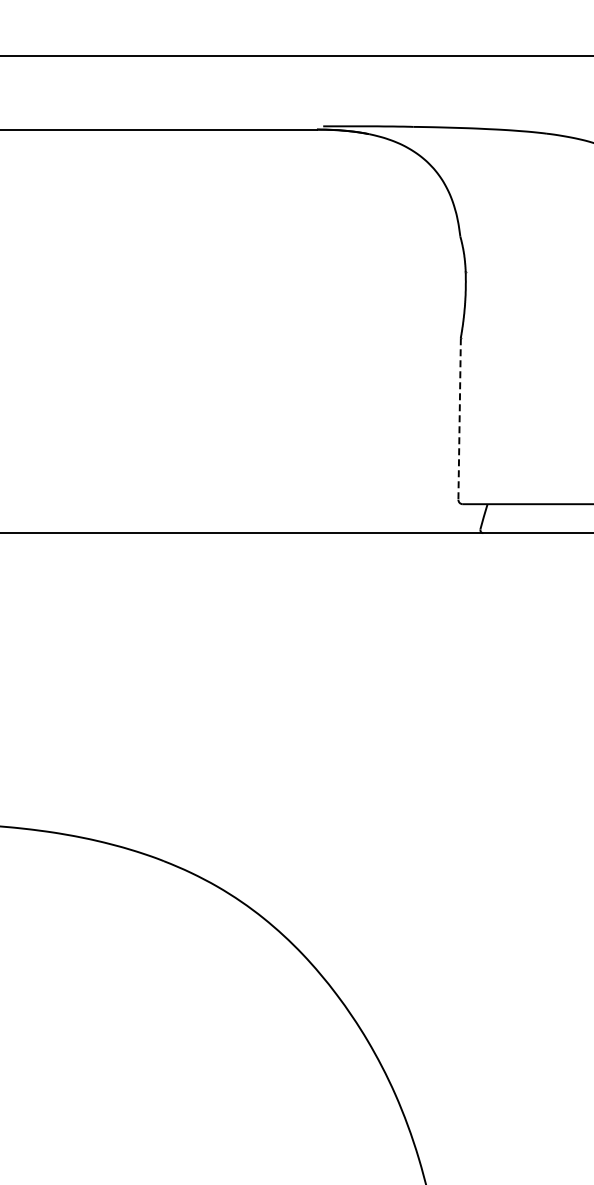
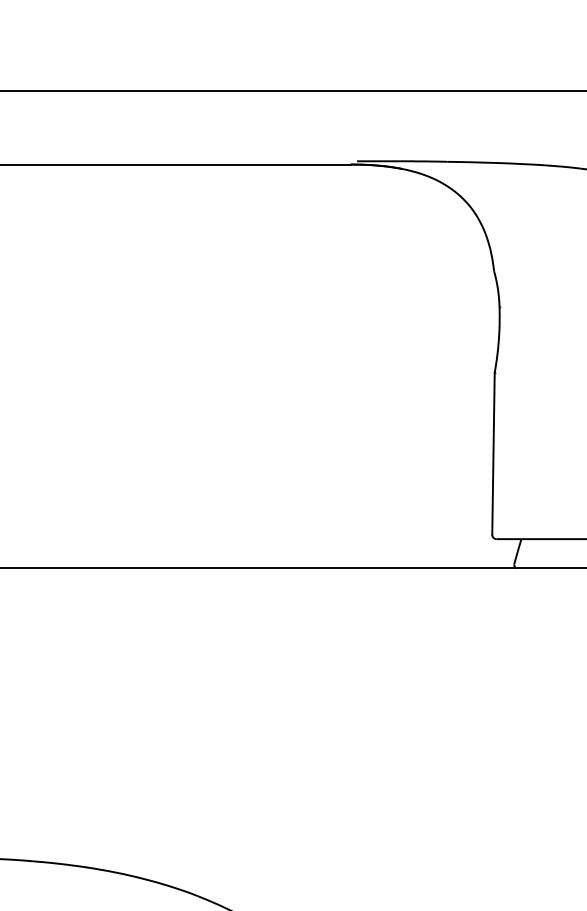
line: (459, 419) -> (493, 454), dashed -> solid

